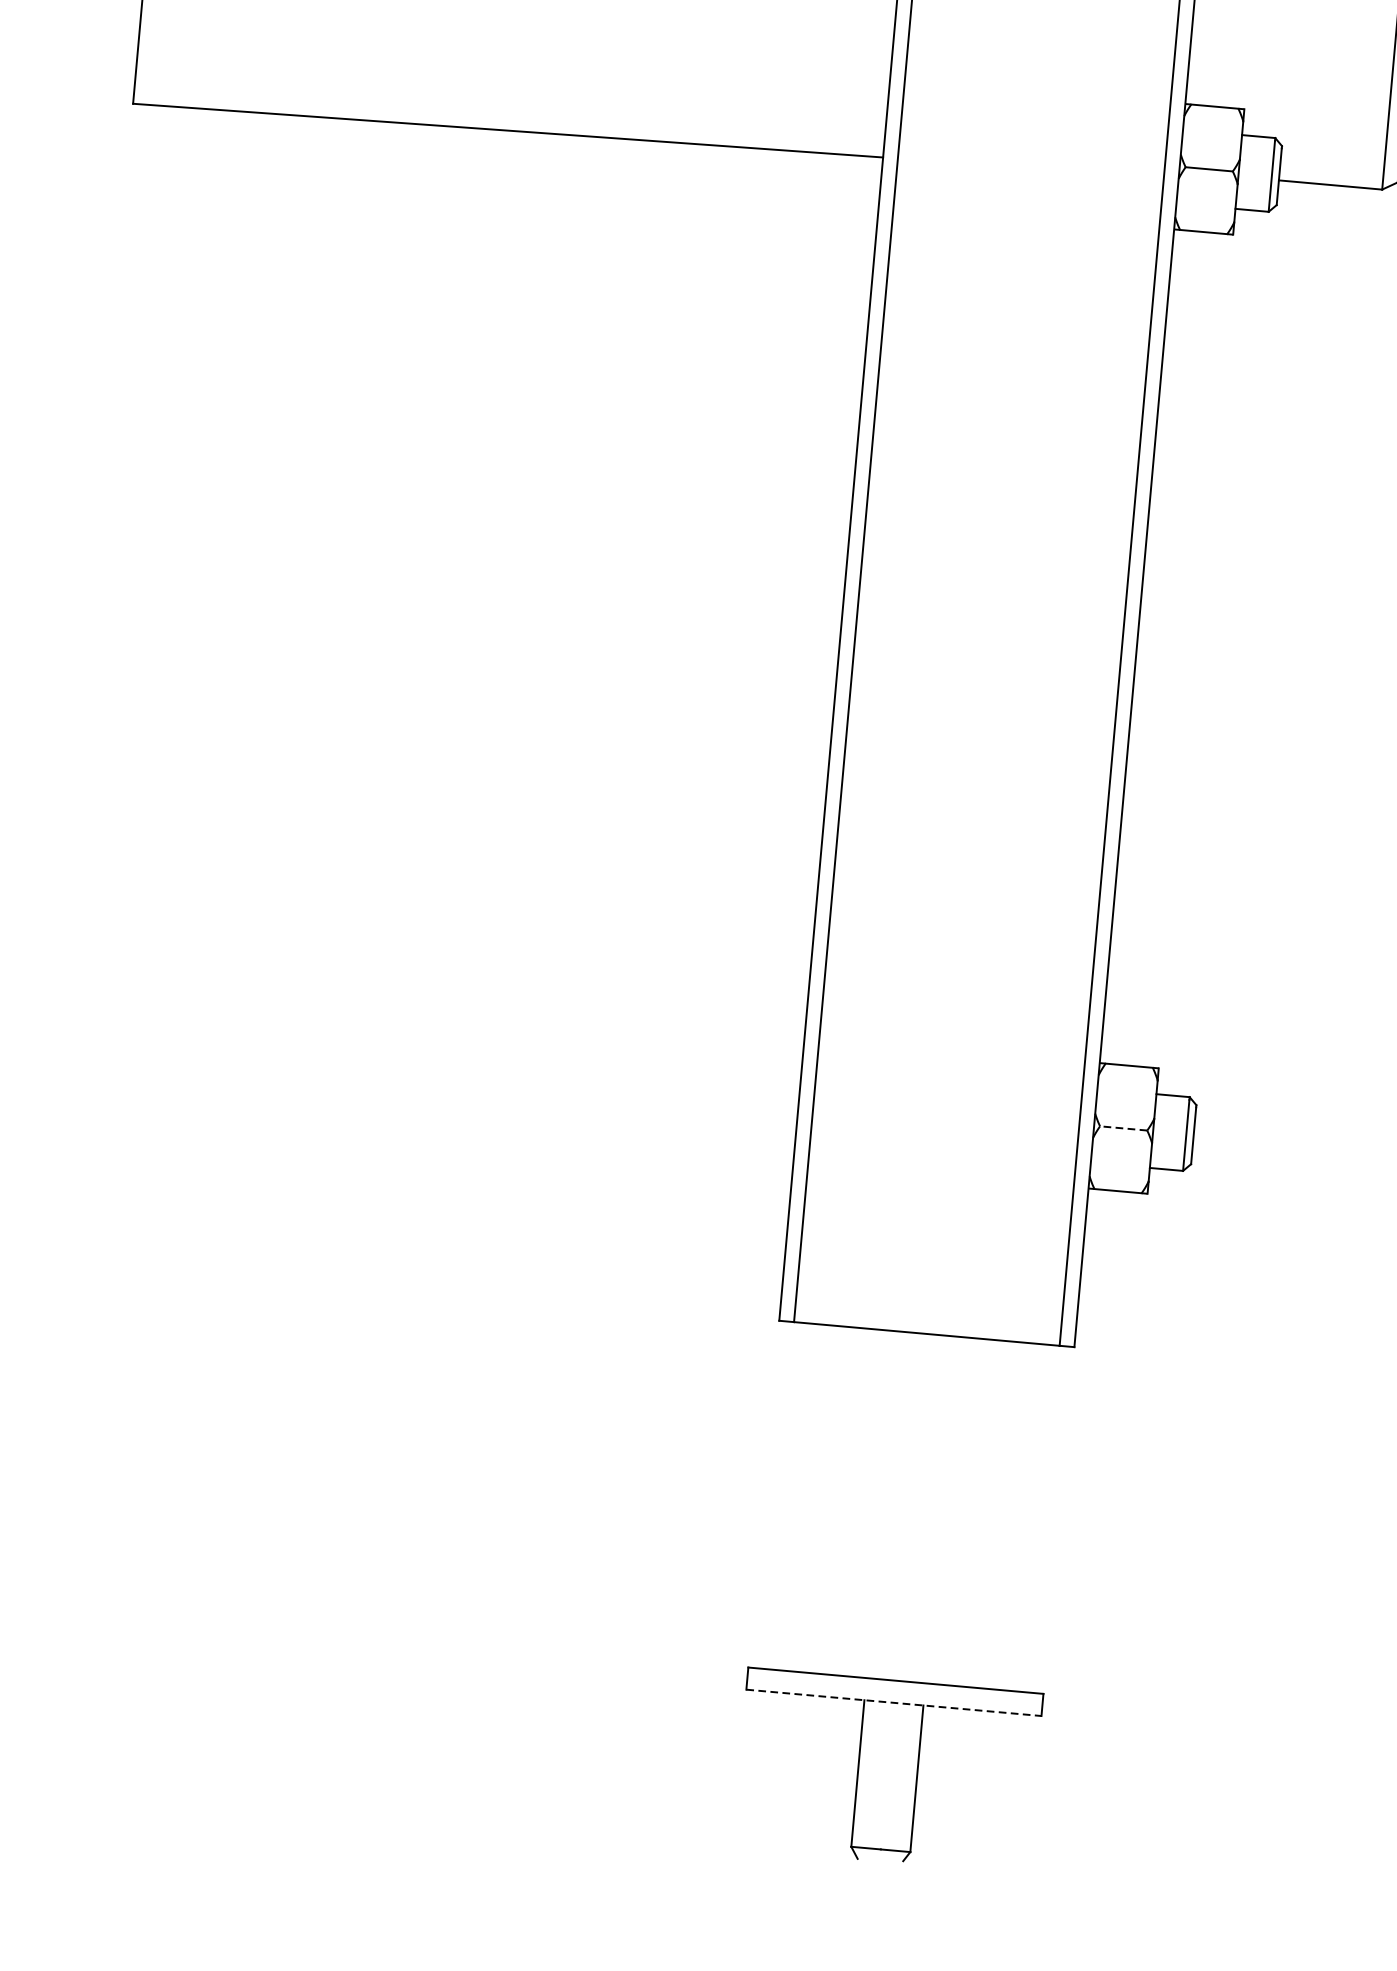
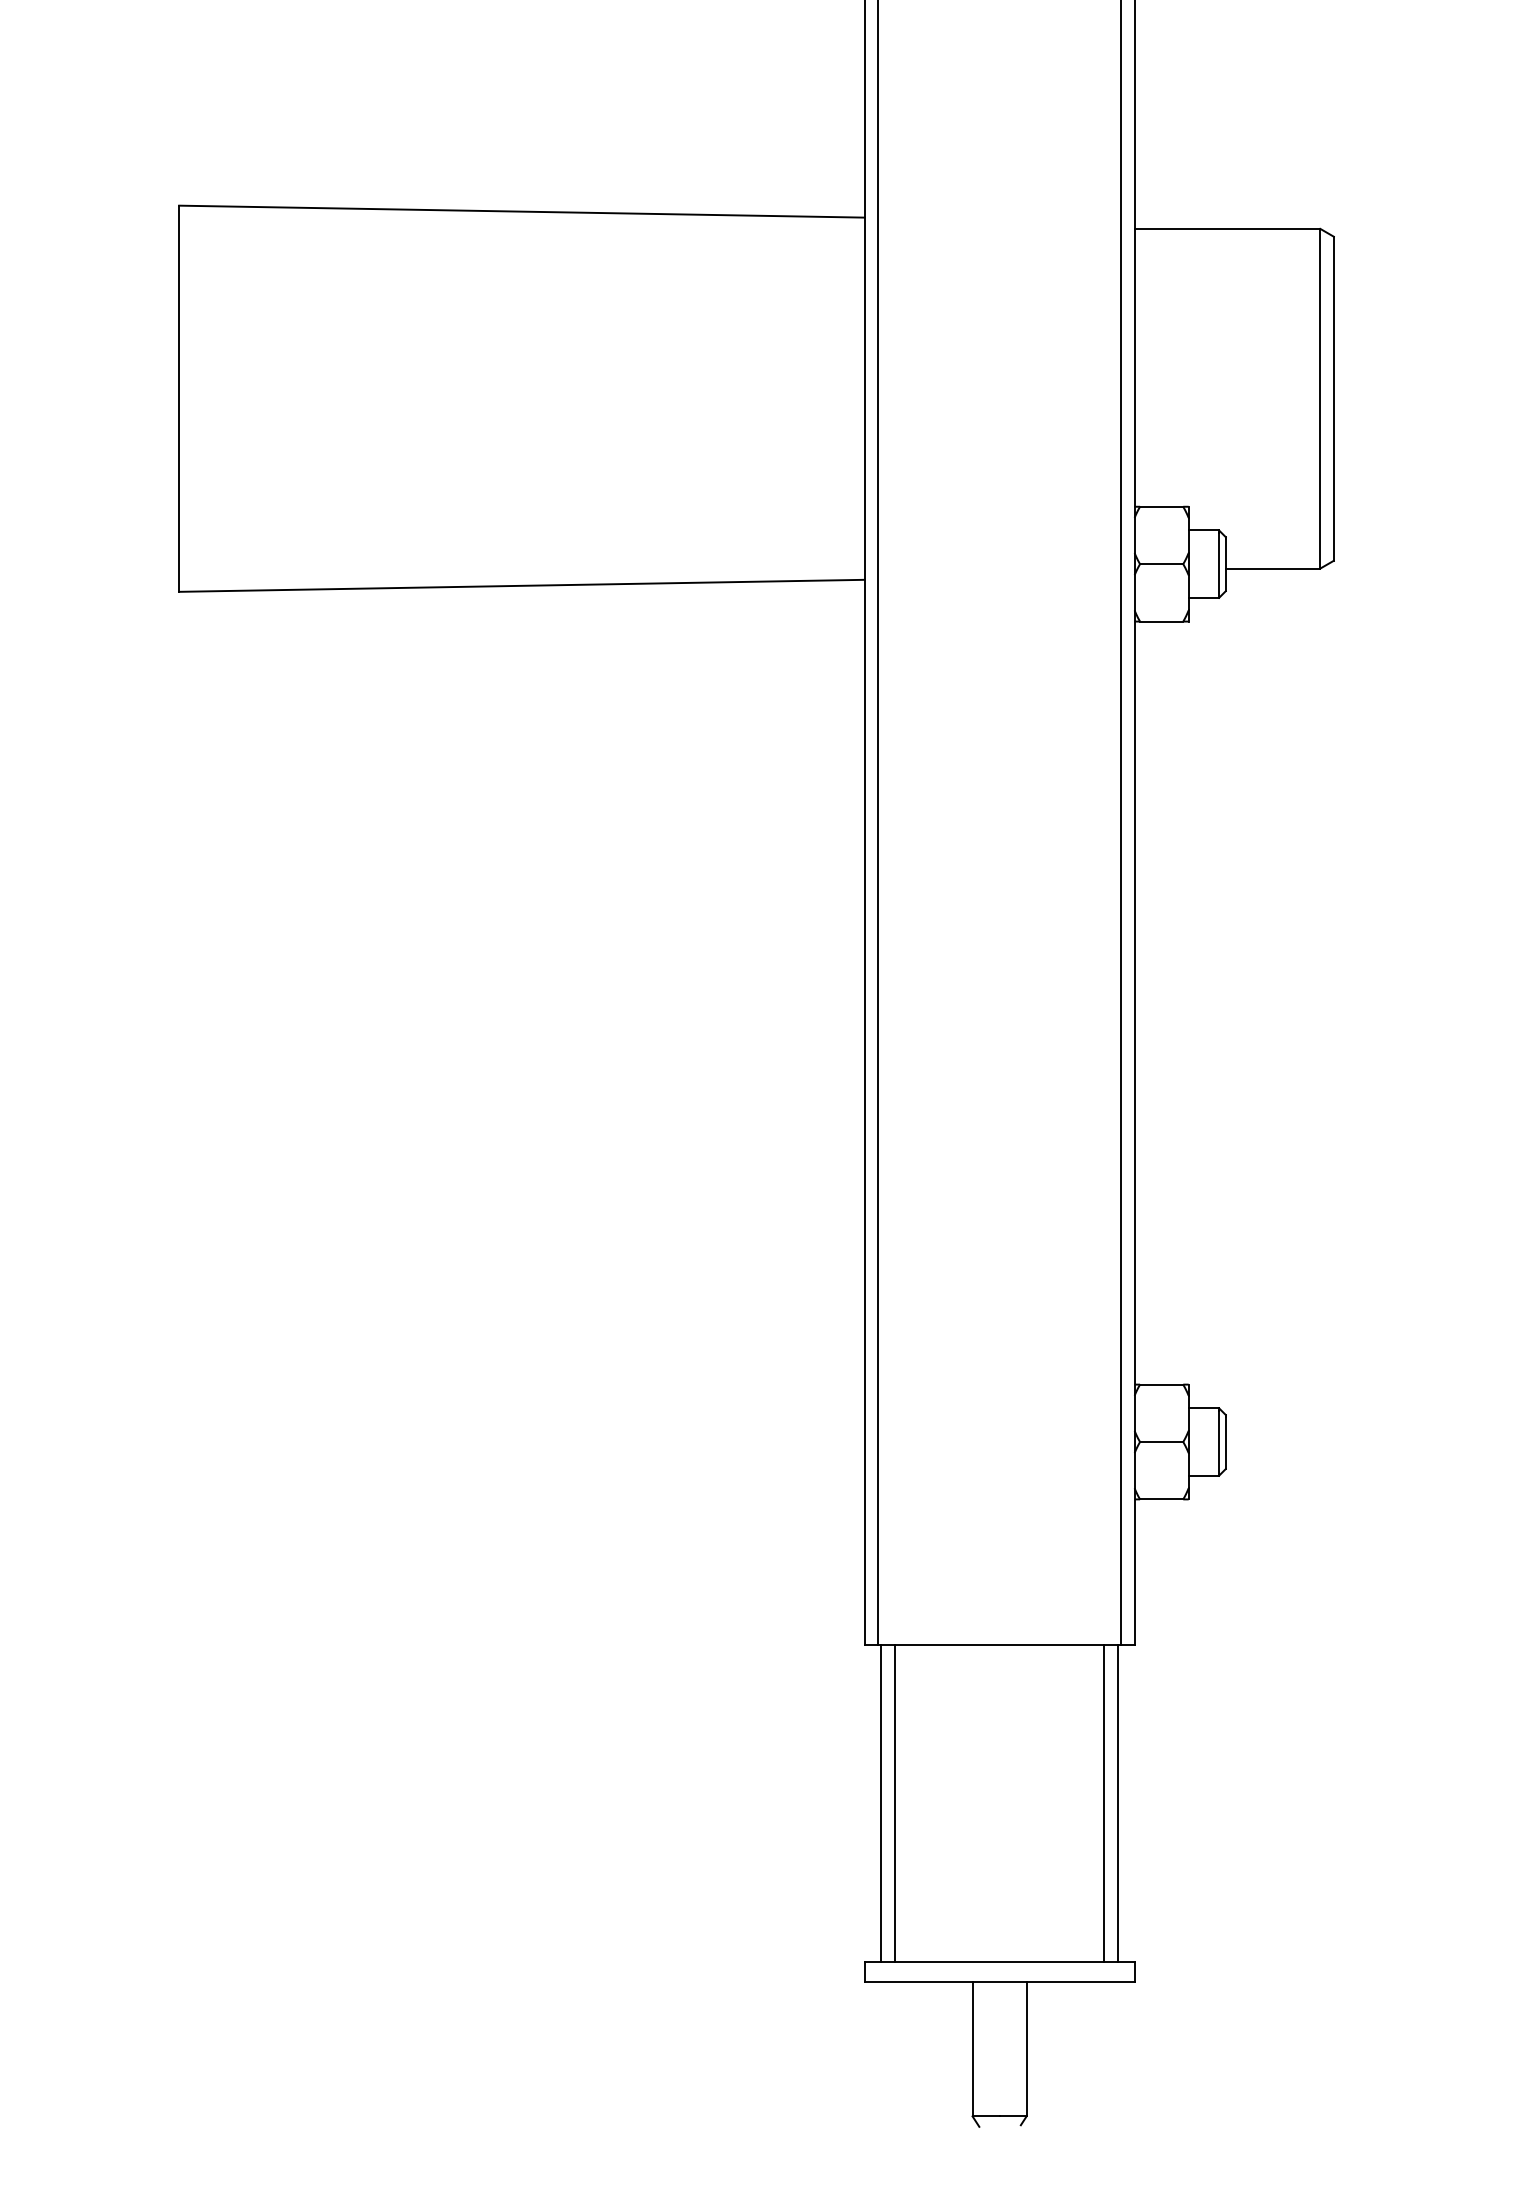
line: (1123, 1128) -> (1161, 1442), dashed -> solid
line: (782, 1494) -> (881, 1802), added
line: (796, 1496) -> (894, 1802), added
line: (1026, 1516) -> (1104, 1802), added
line: (1040, 1517) -> (1117, 1802), added
line: (894, 1703) -> (1000, 1982), dashed -> solid

